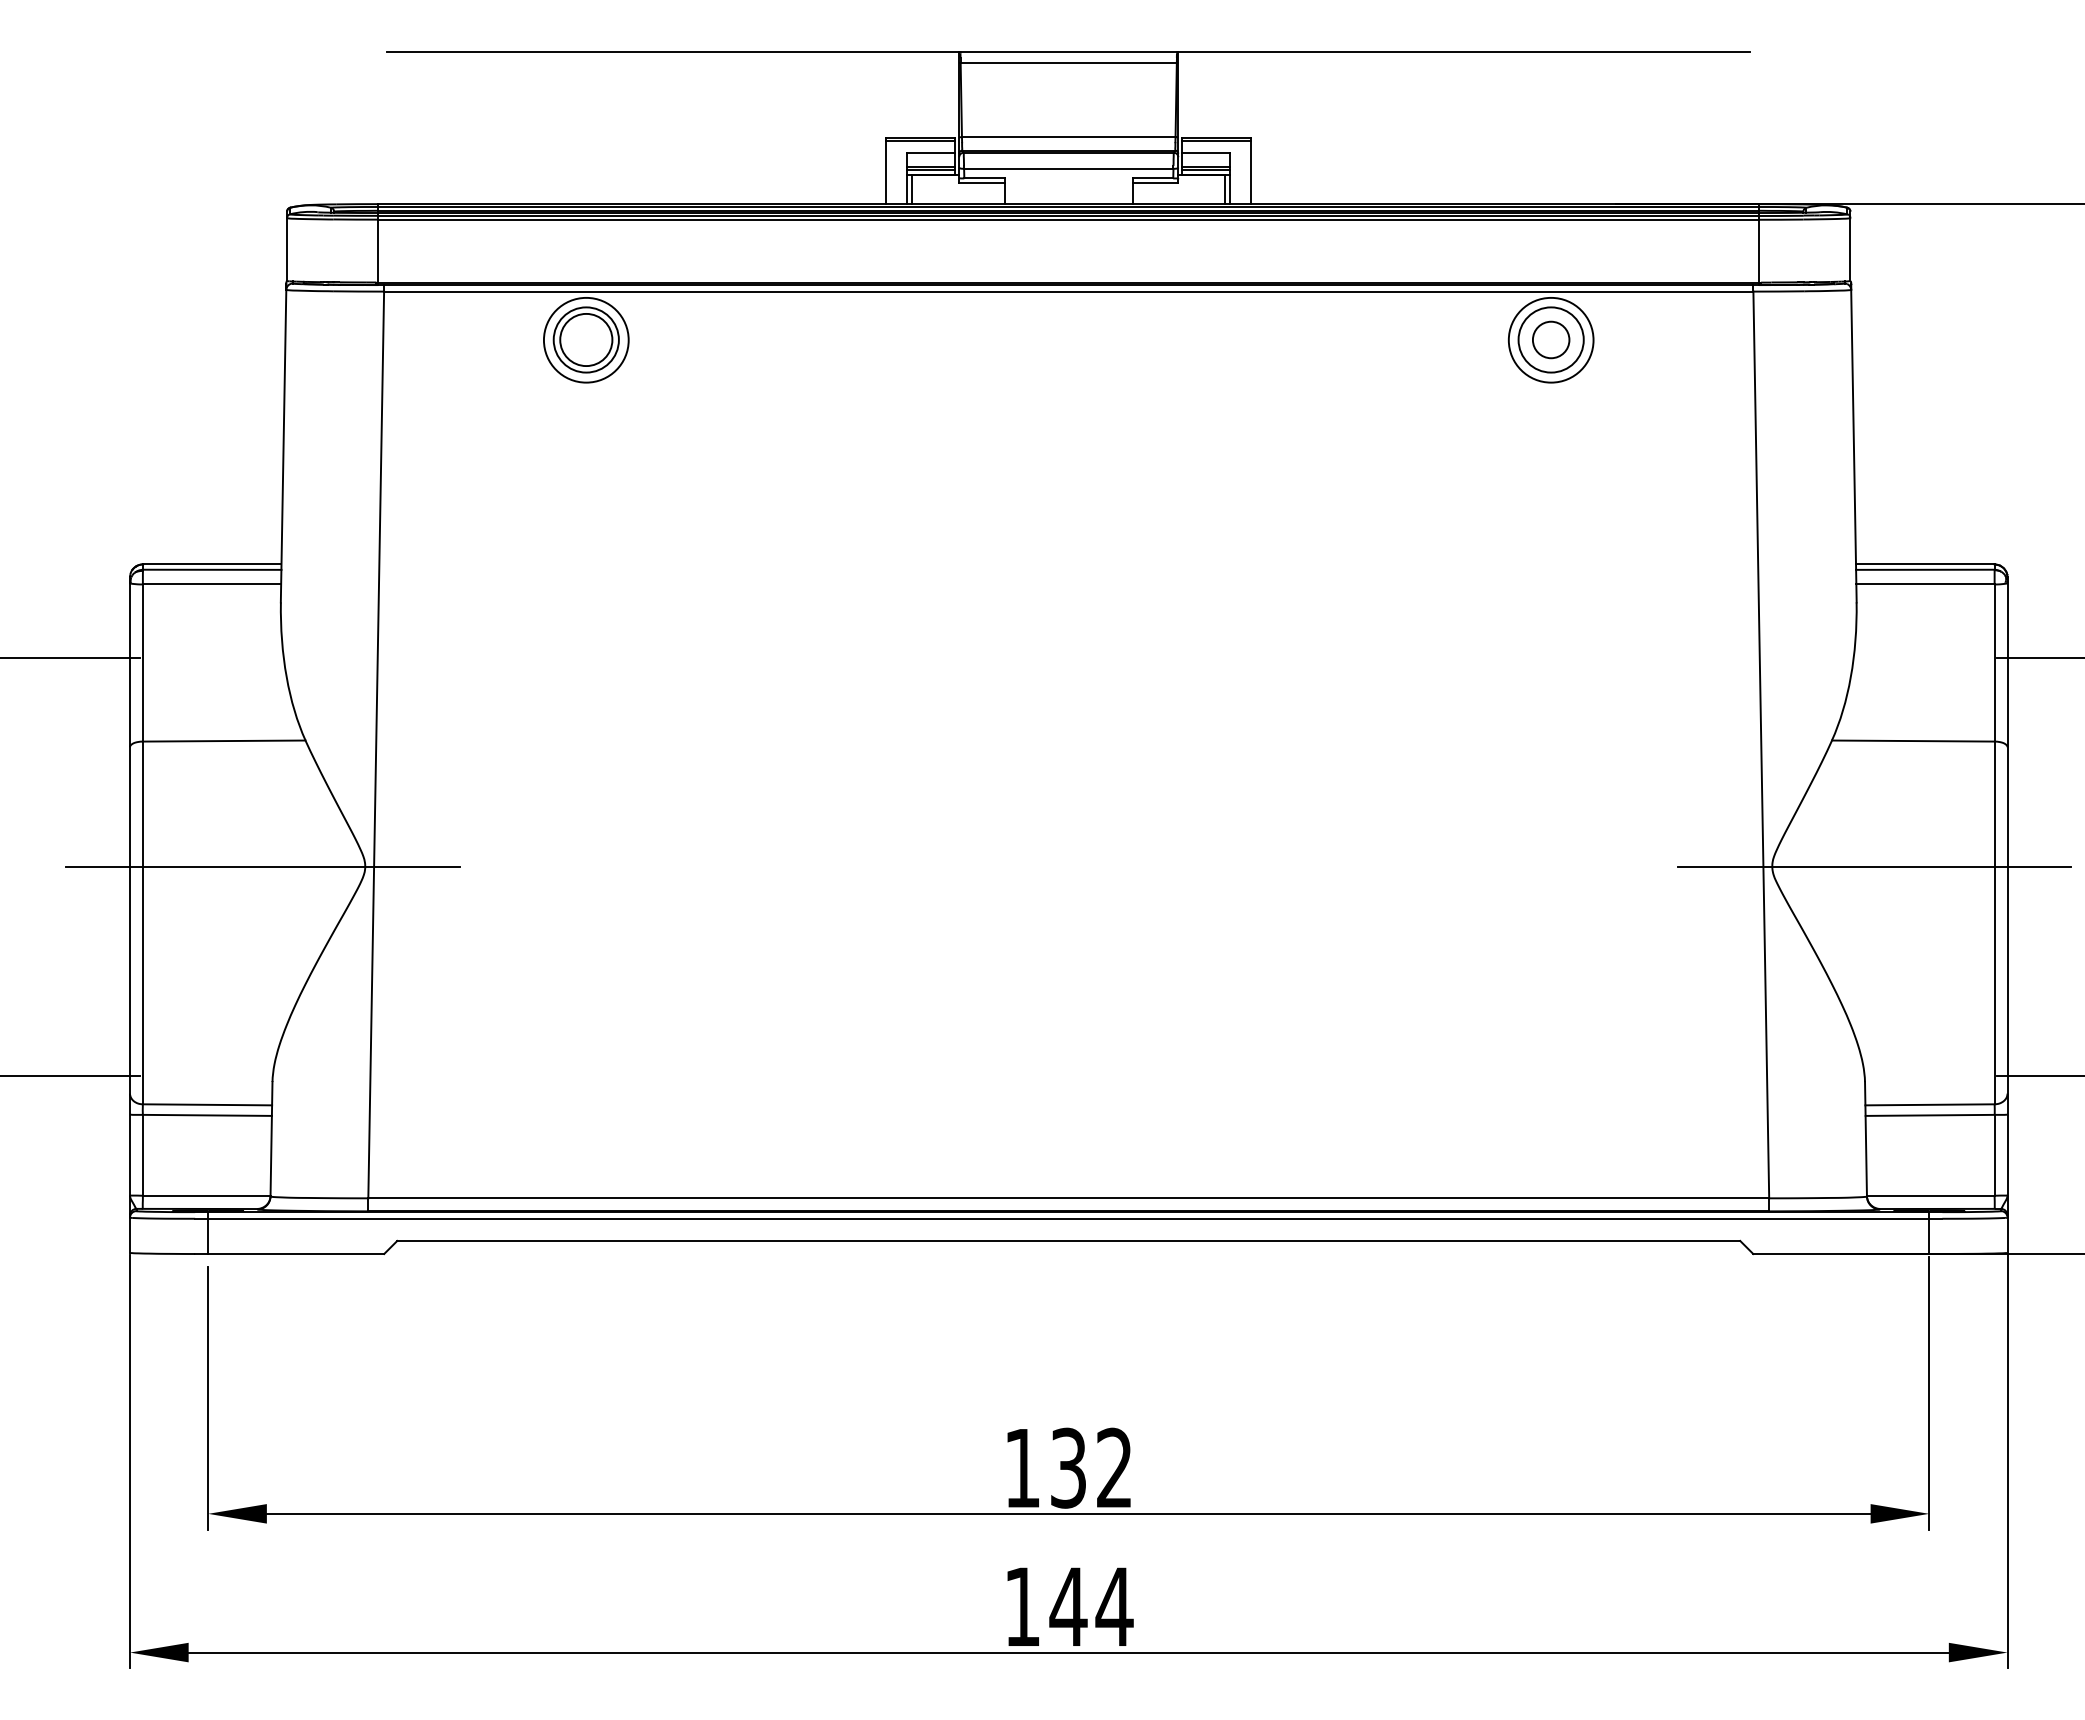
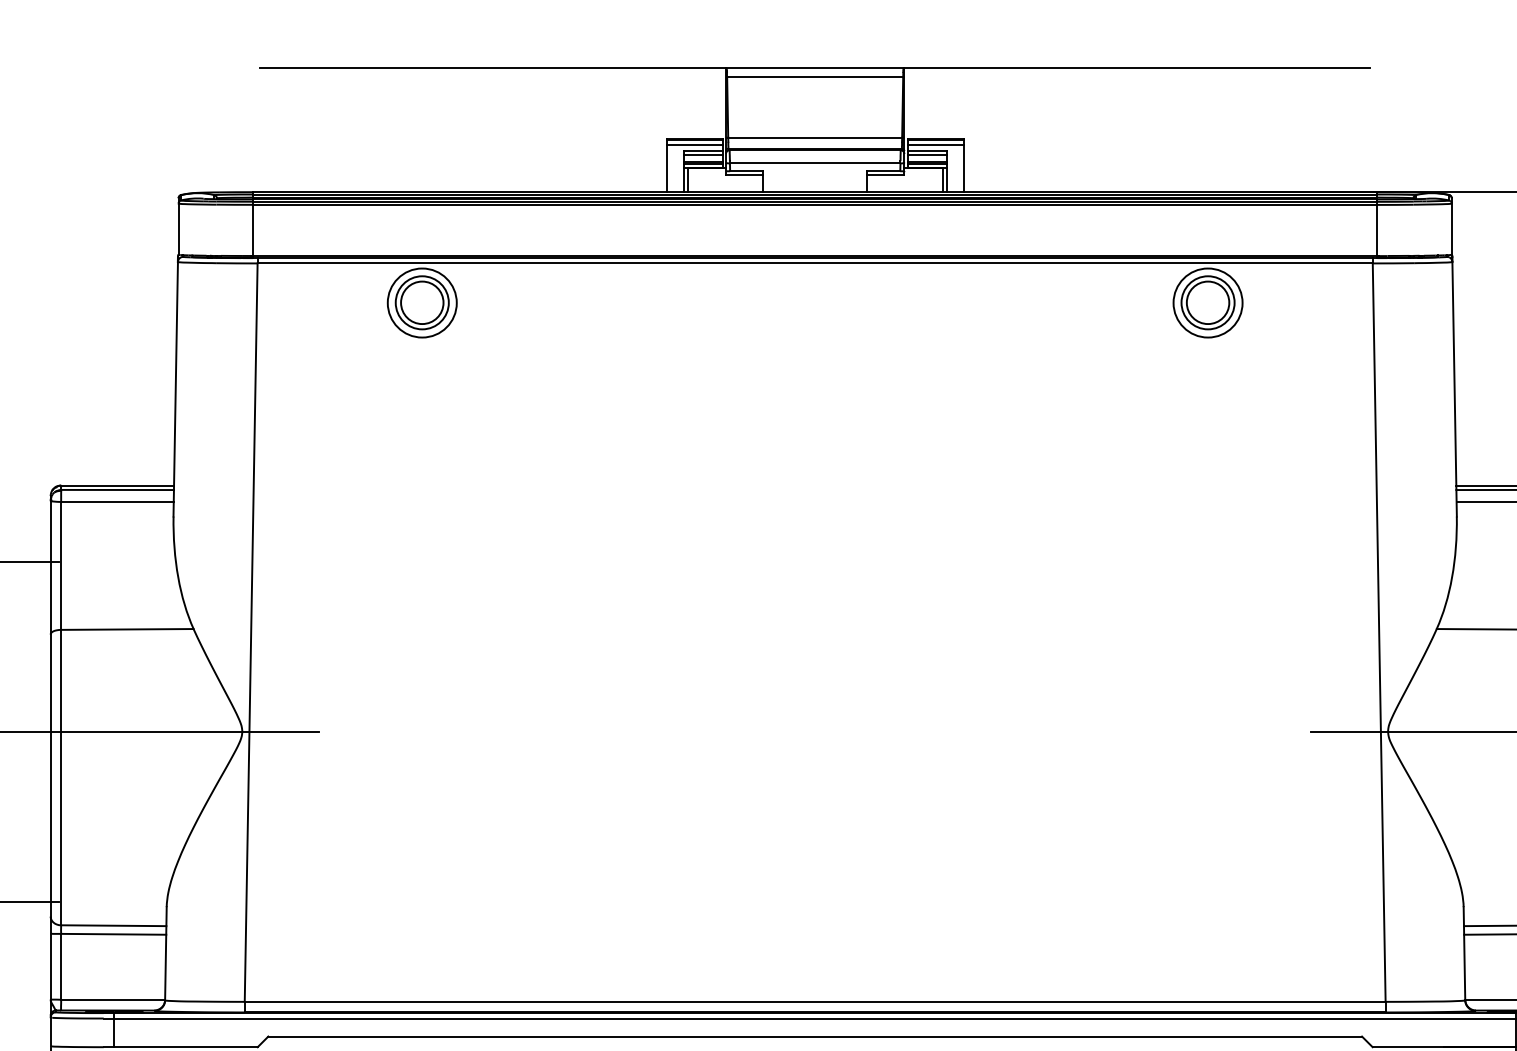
line: (920, 146) -> (694, 145), added
line: (1216, 146) -> (935, 145), added
line: (931, 158) -> (703, 155), added
line: (1206, 158) -> (927, 155), added
circle: (1551, 339) -> (1208, 302), size x1.43

